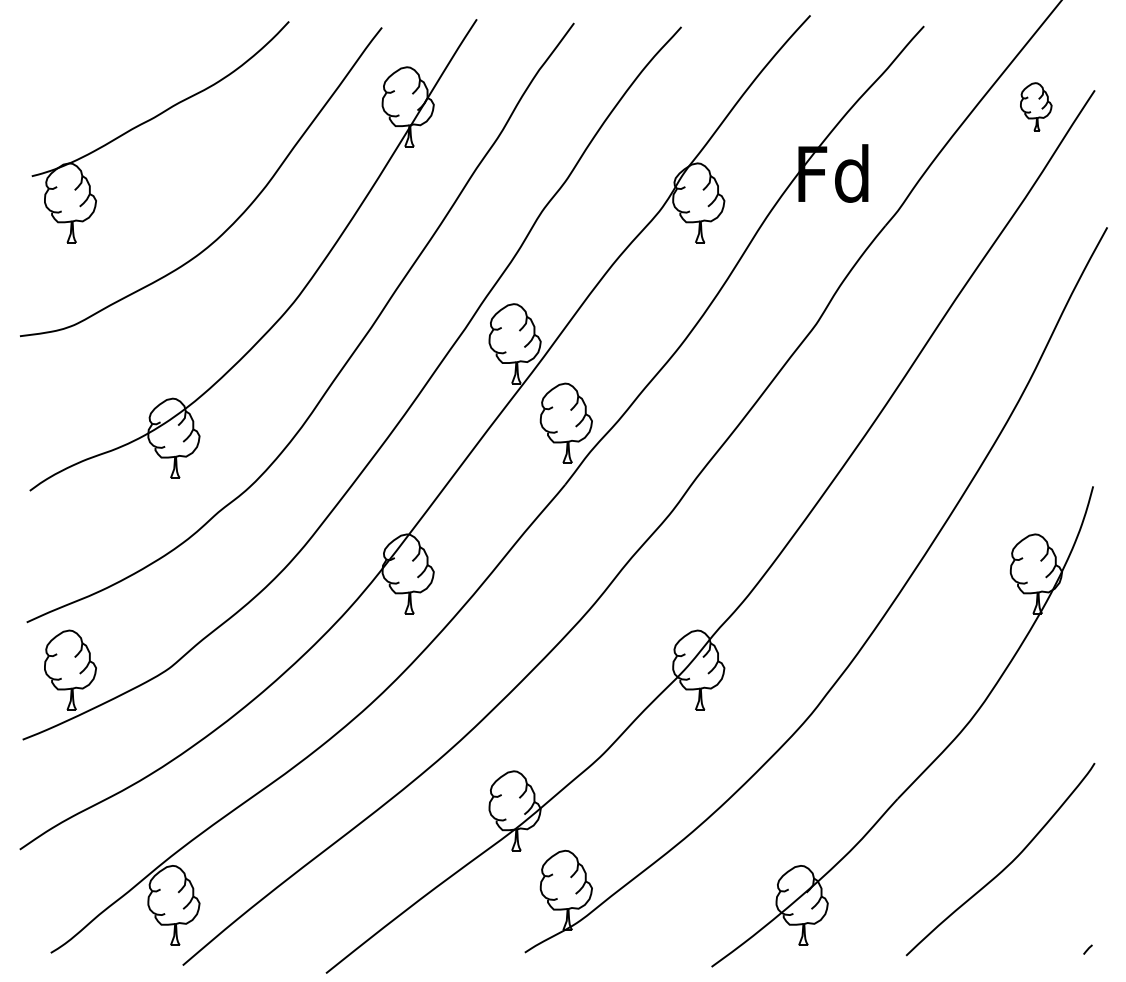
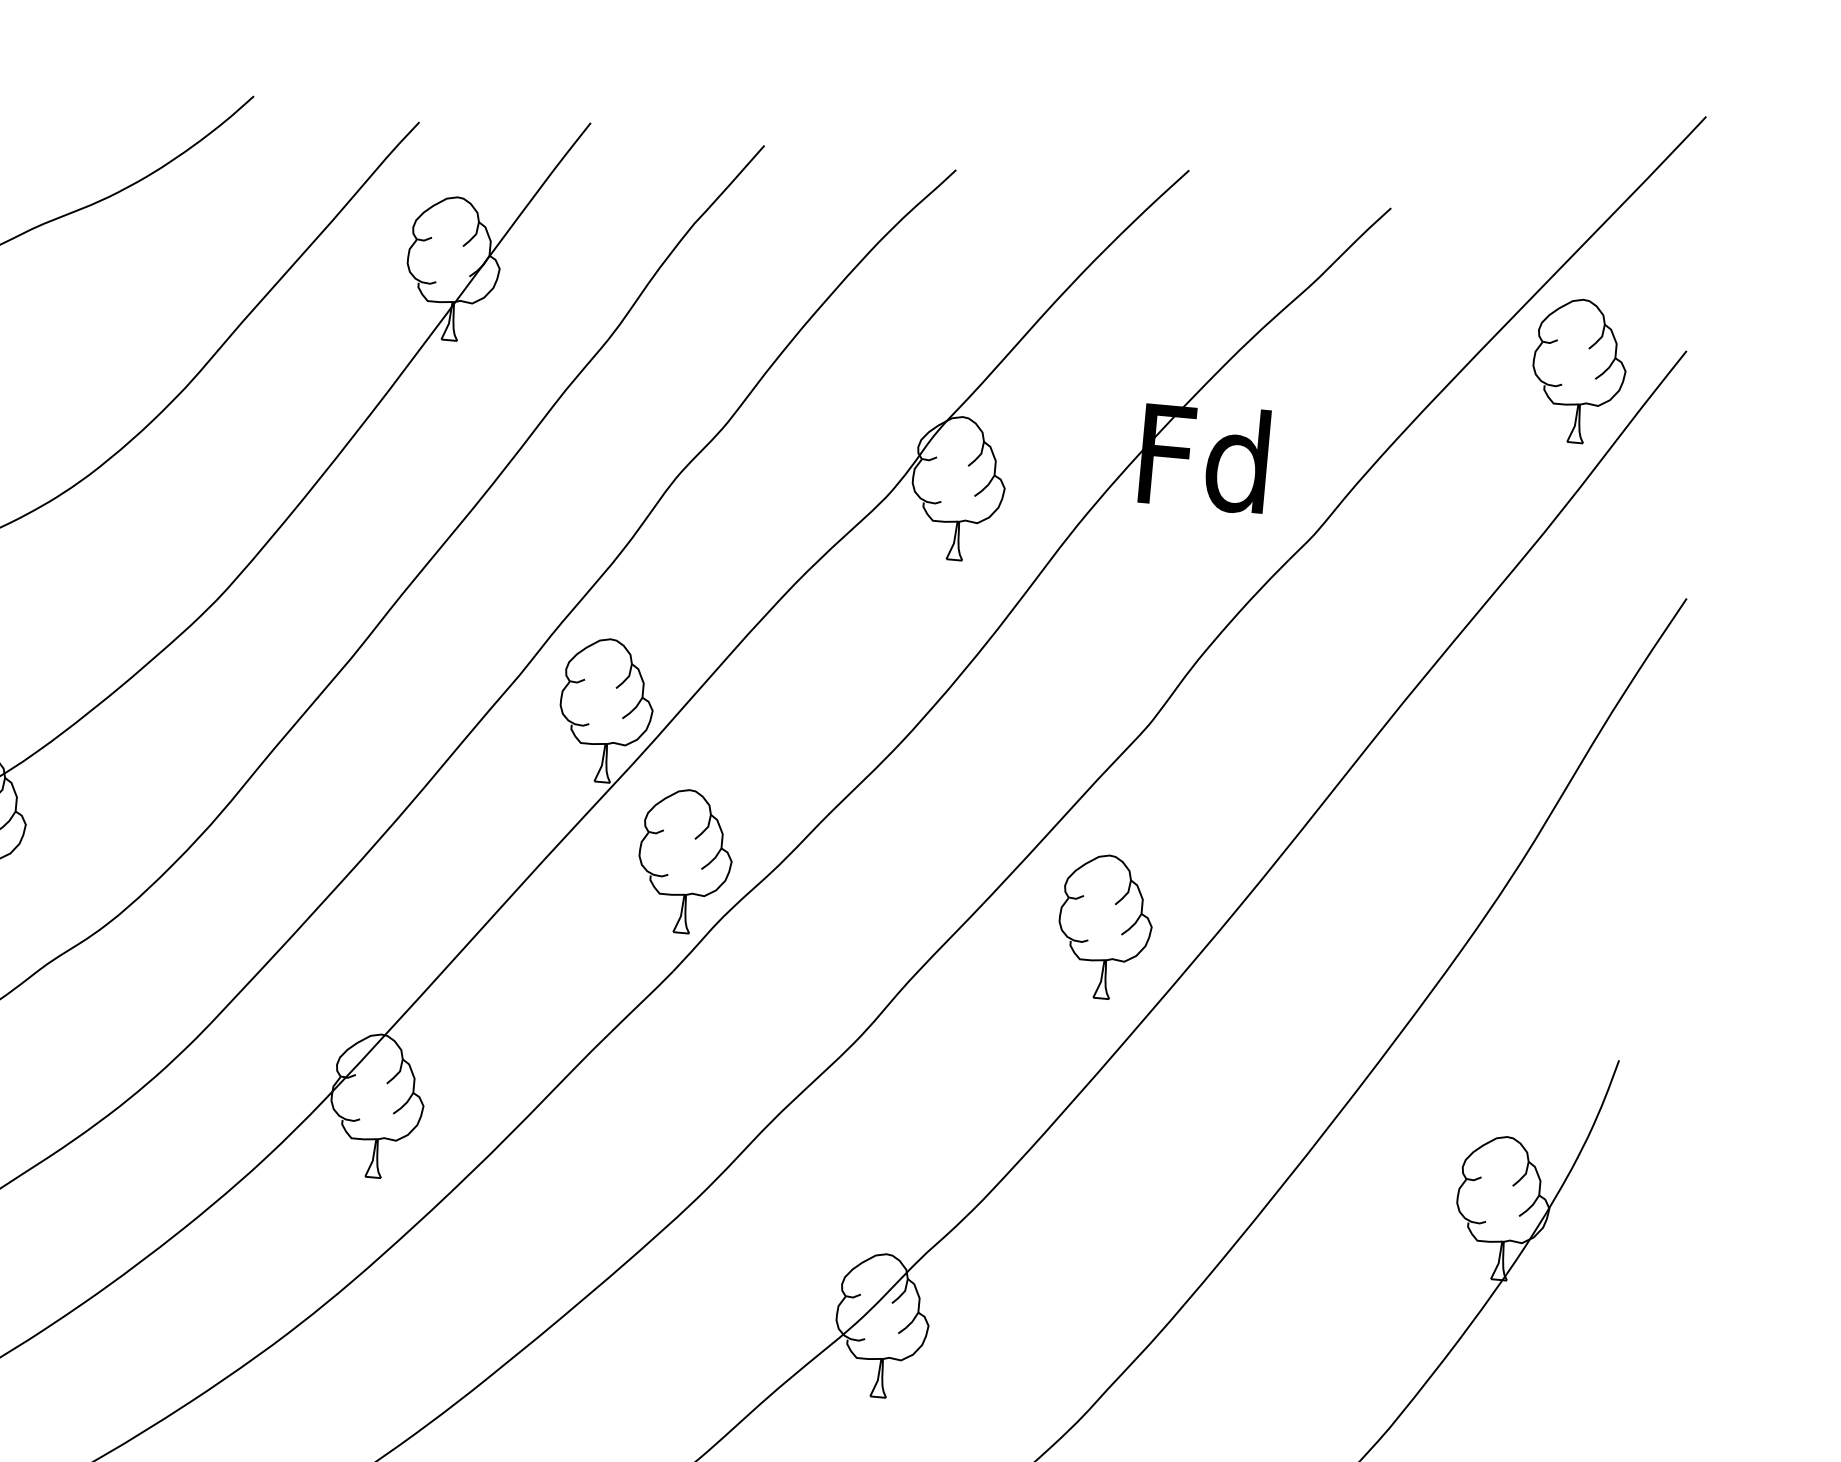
part: (1035, 106) -> (1577, 370), size x1.67
part: (801, 437) -> (1104, 925), added

